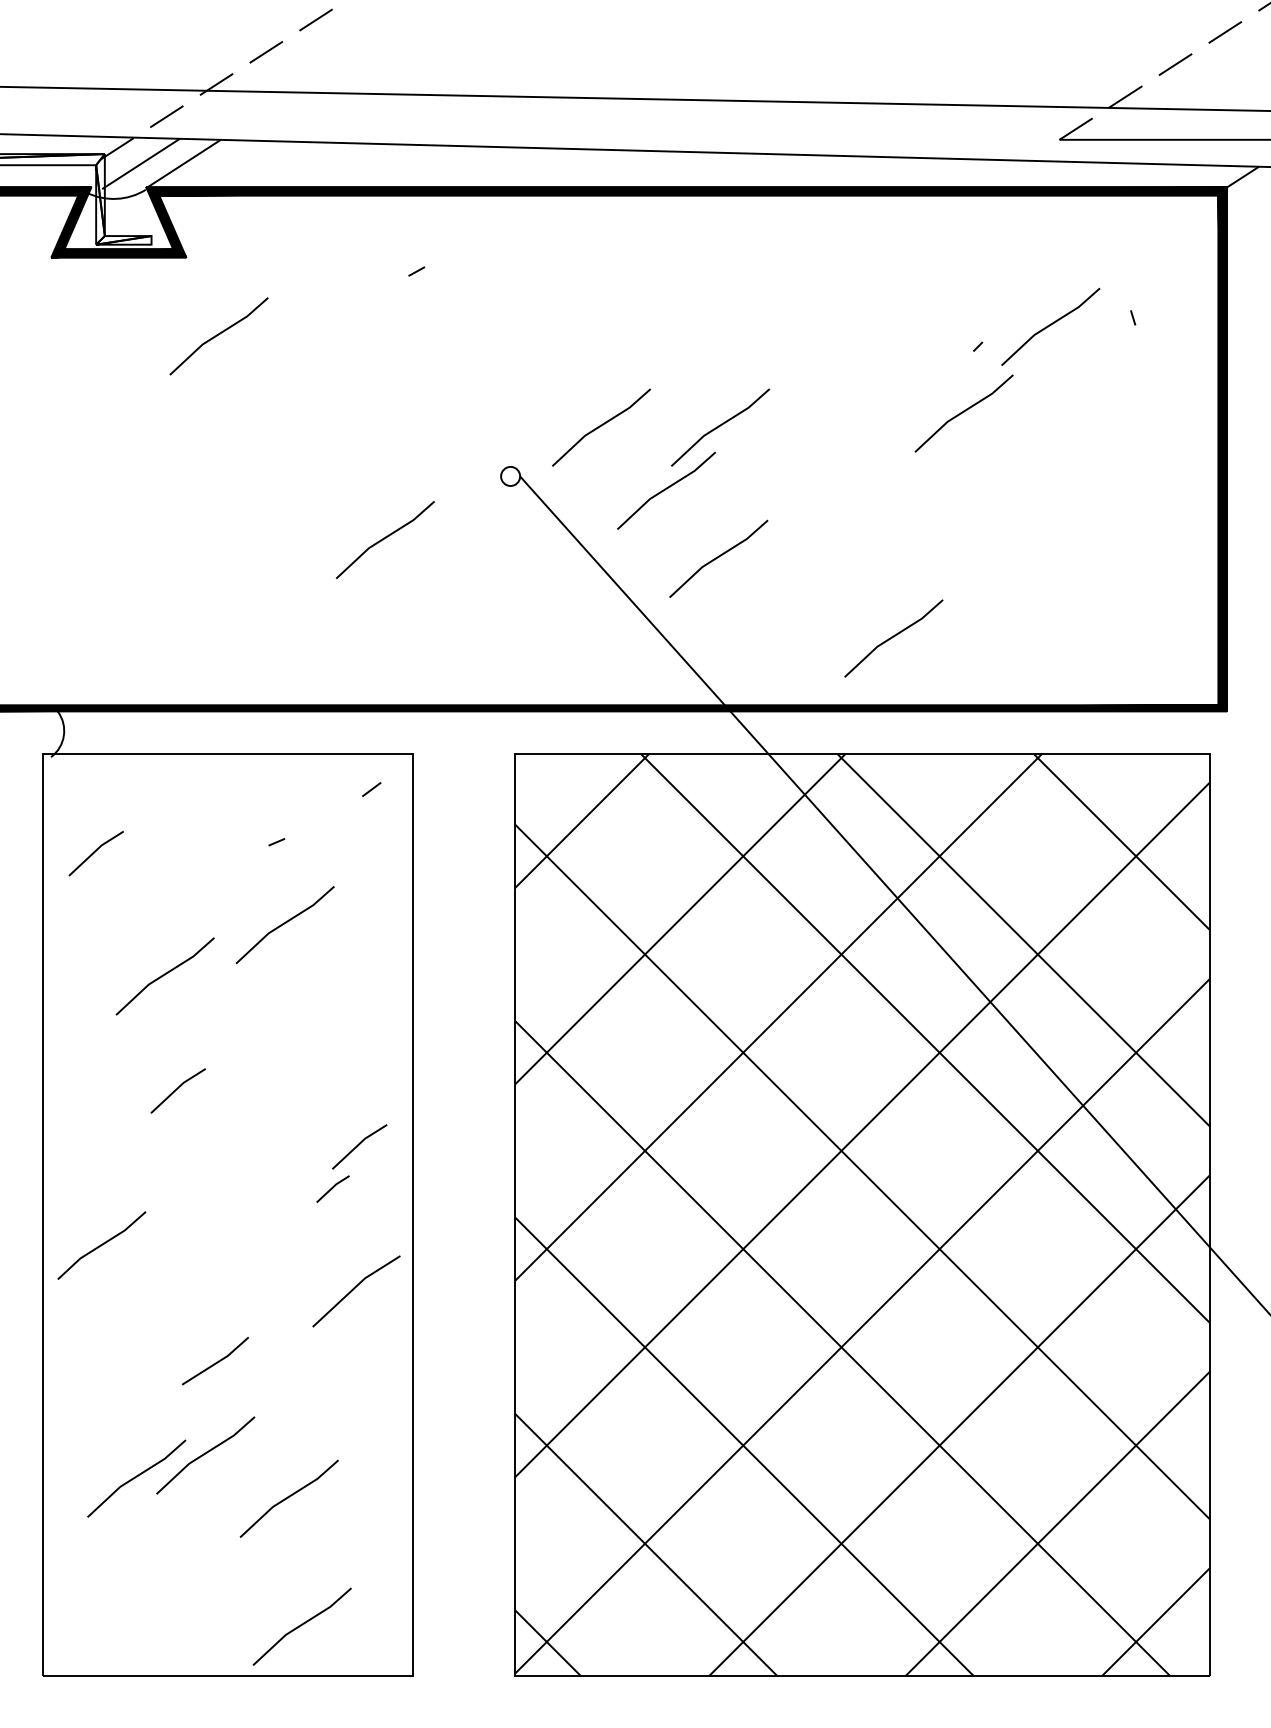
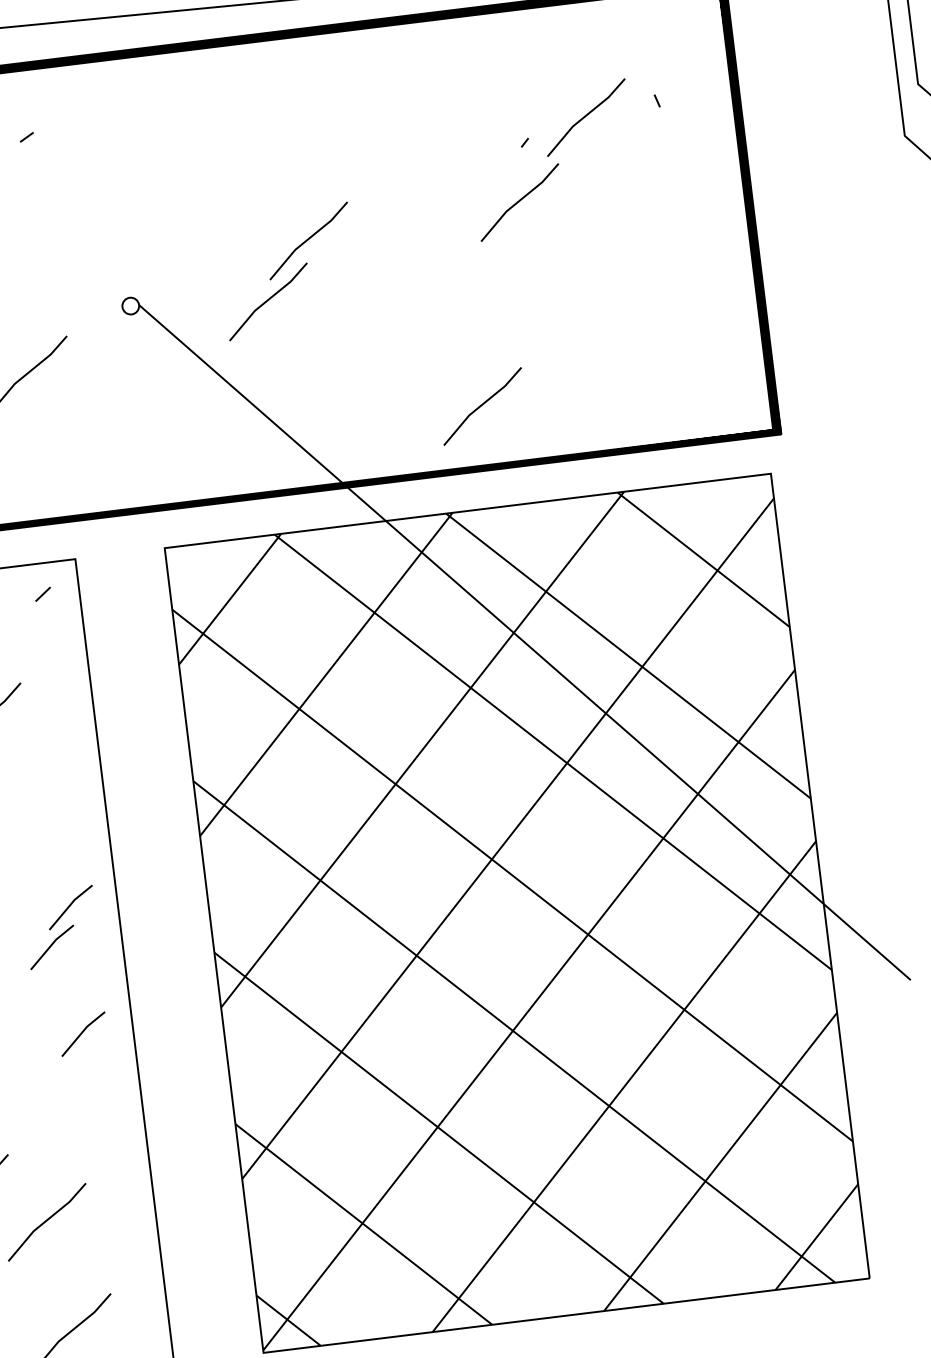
part: (601, 427) -> (204, 253), removed
part: (718, 558) -> (321, 355), removed
part: (332, 1188) -> (51, 946), size x1.67
part: (355, 1291) -> (82, 1034), size x0.62

